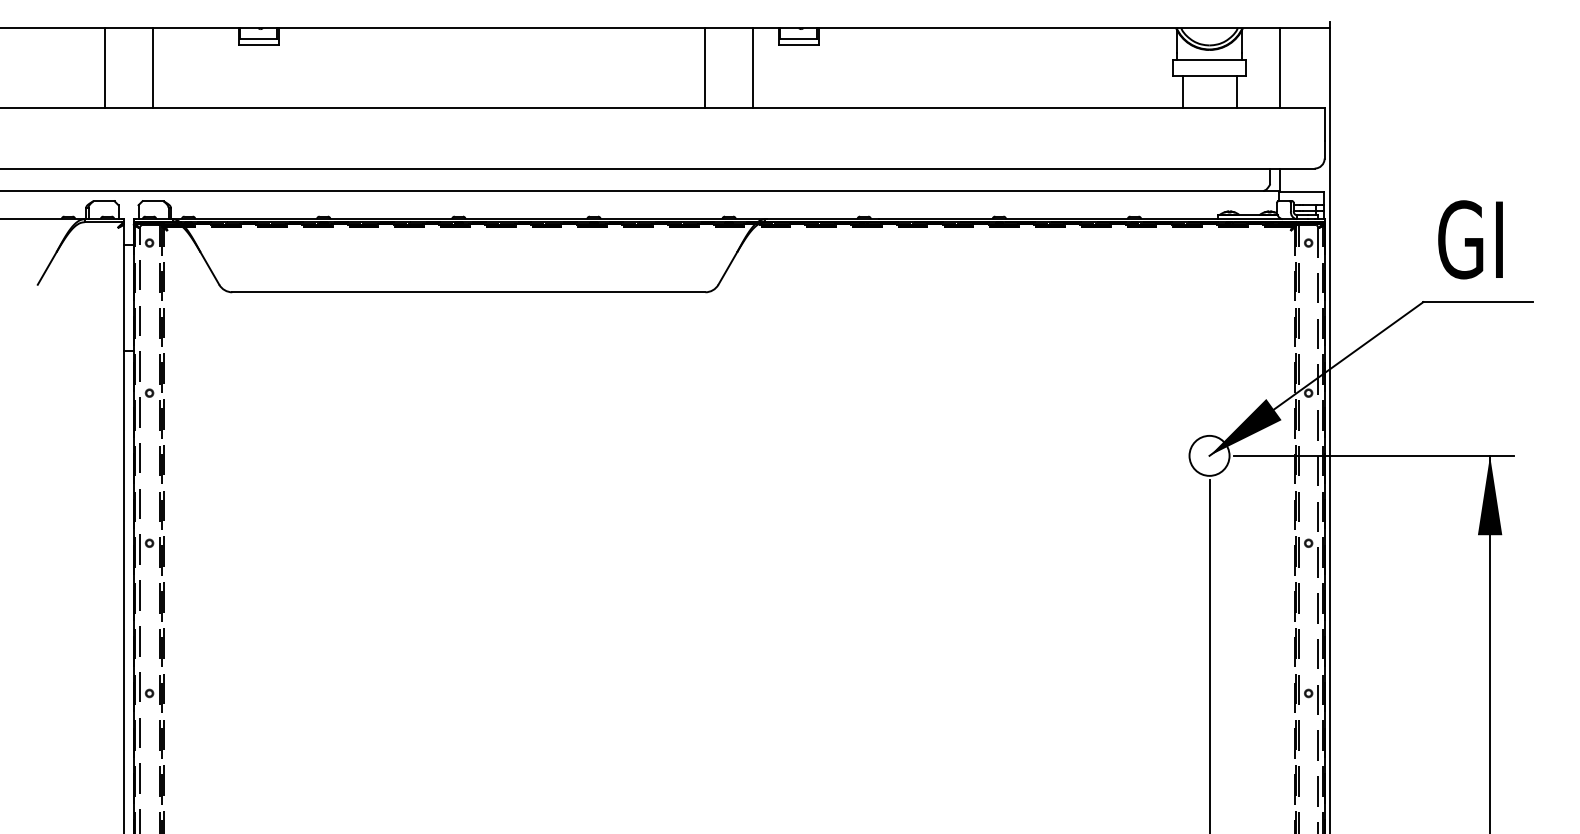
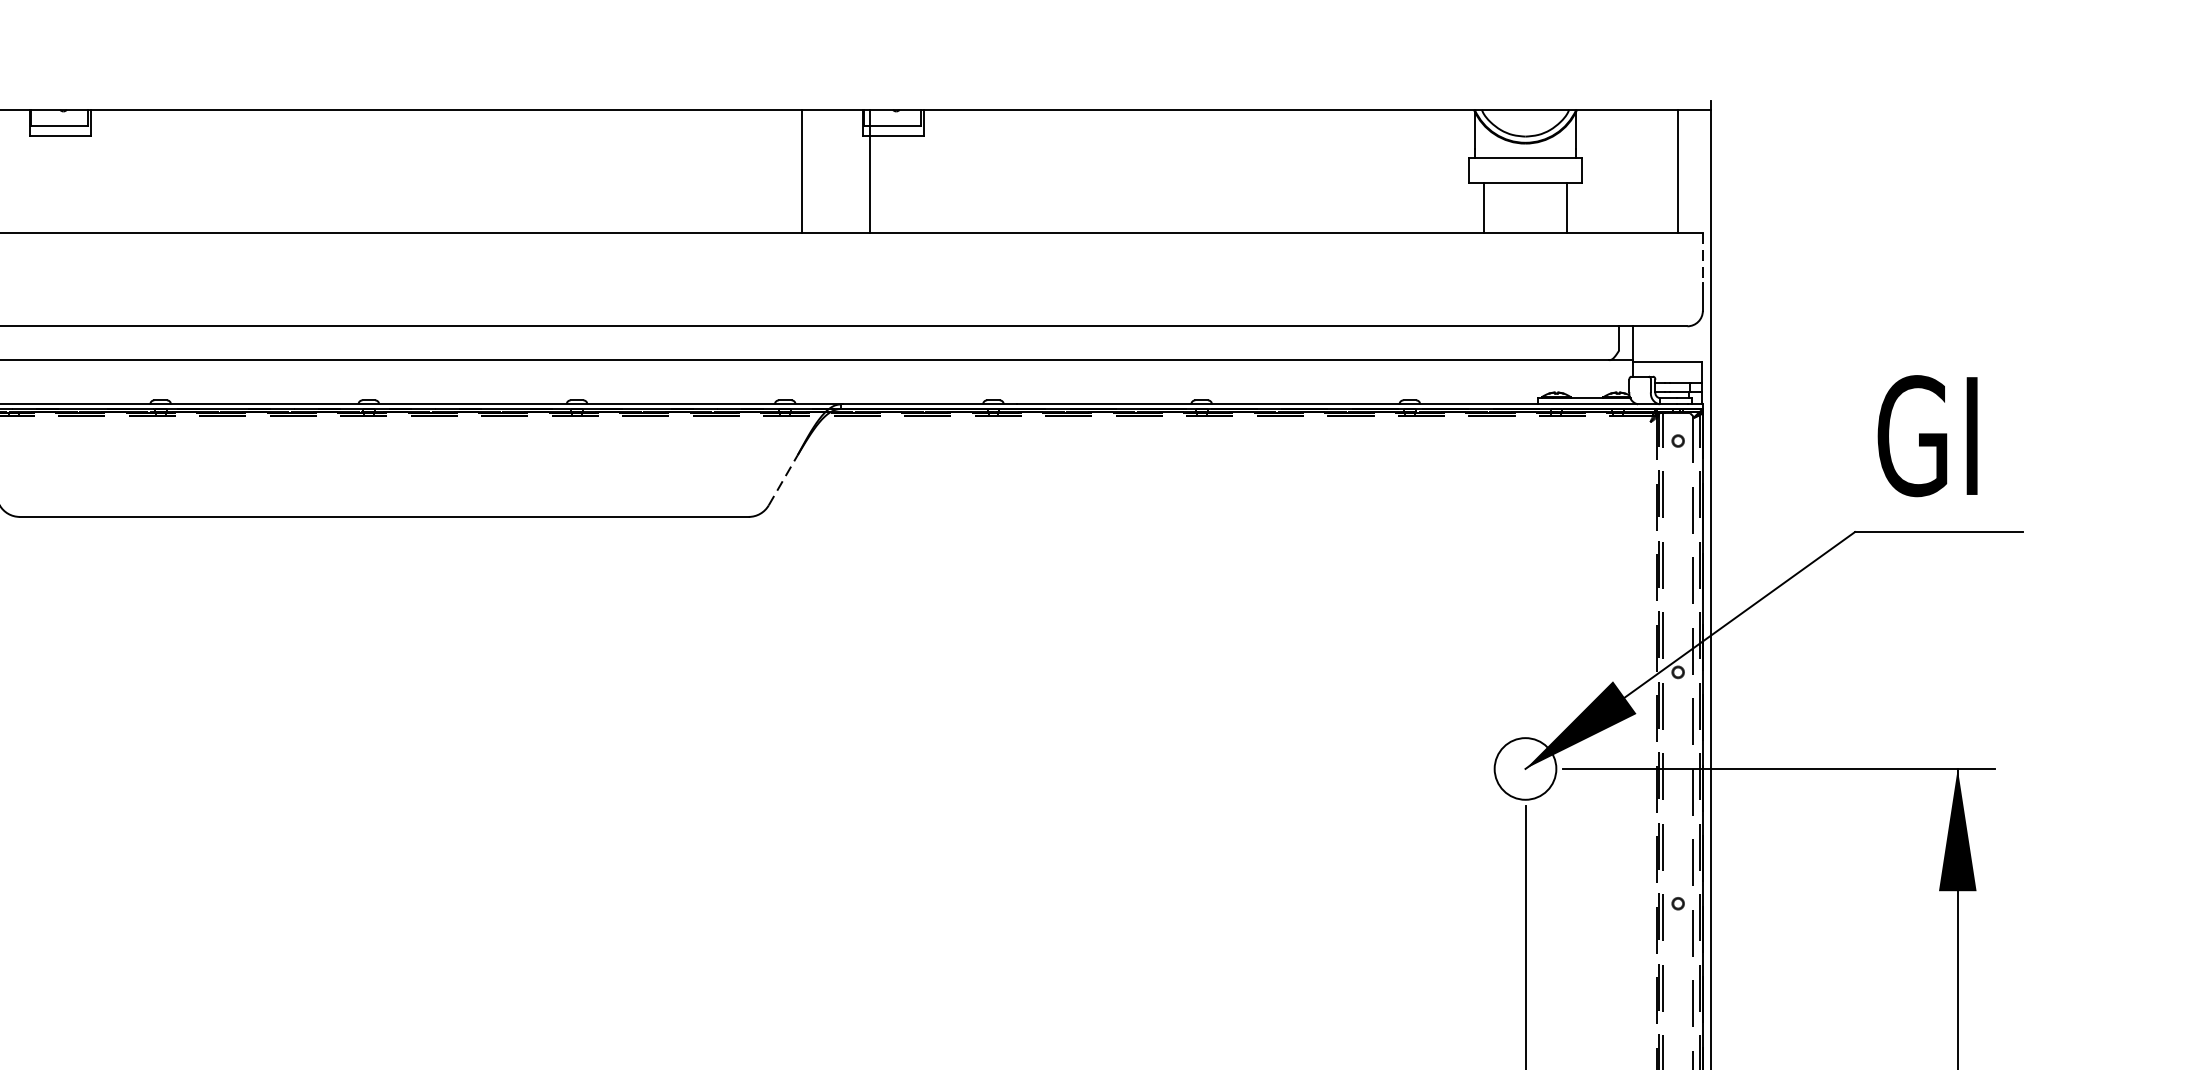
line: (705, 68) -> (802, 172), moved
line: (753, 68) -> (870, 172), moved
line: (1279, 68) -> (1677, 172), moved
line: (1324, 124) -> (1702, 258), solid -> dashed
line: (727, 268) -> (782, 480), solid -> dashed

